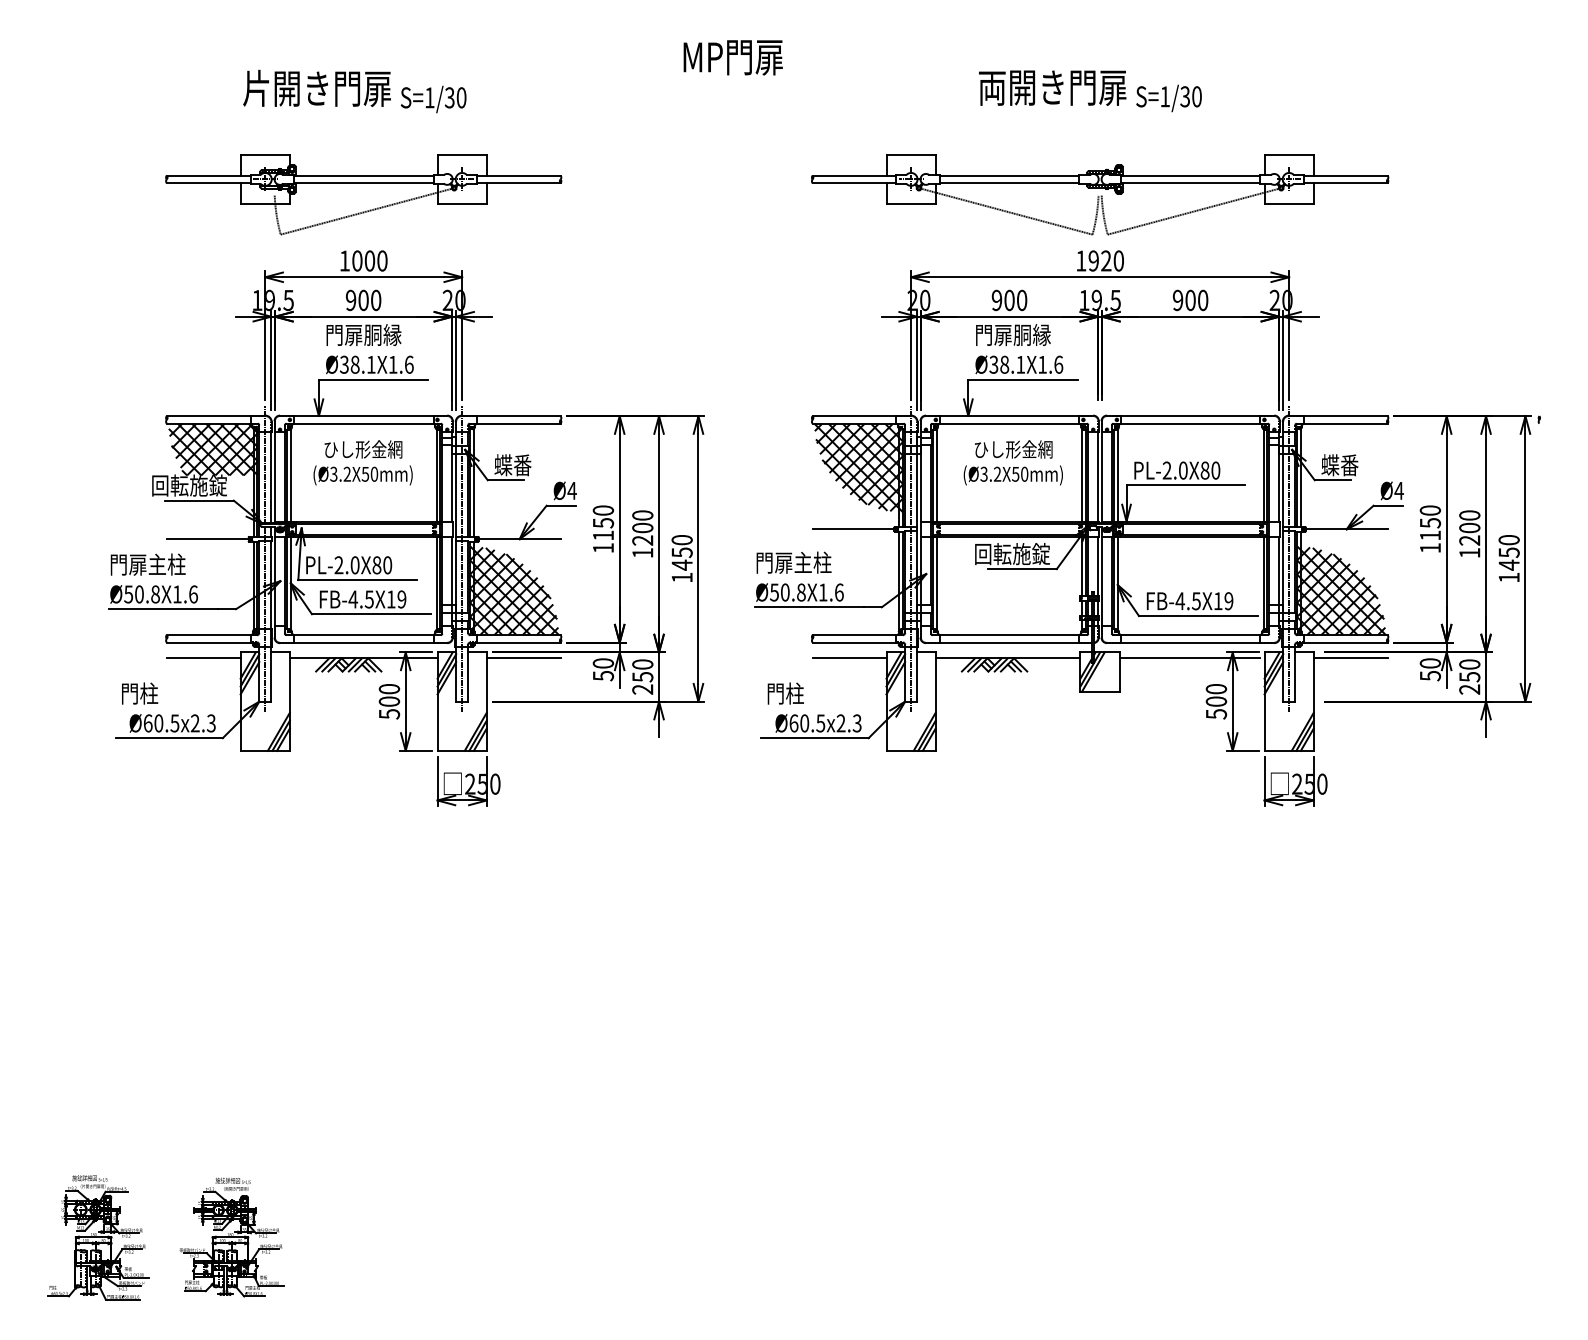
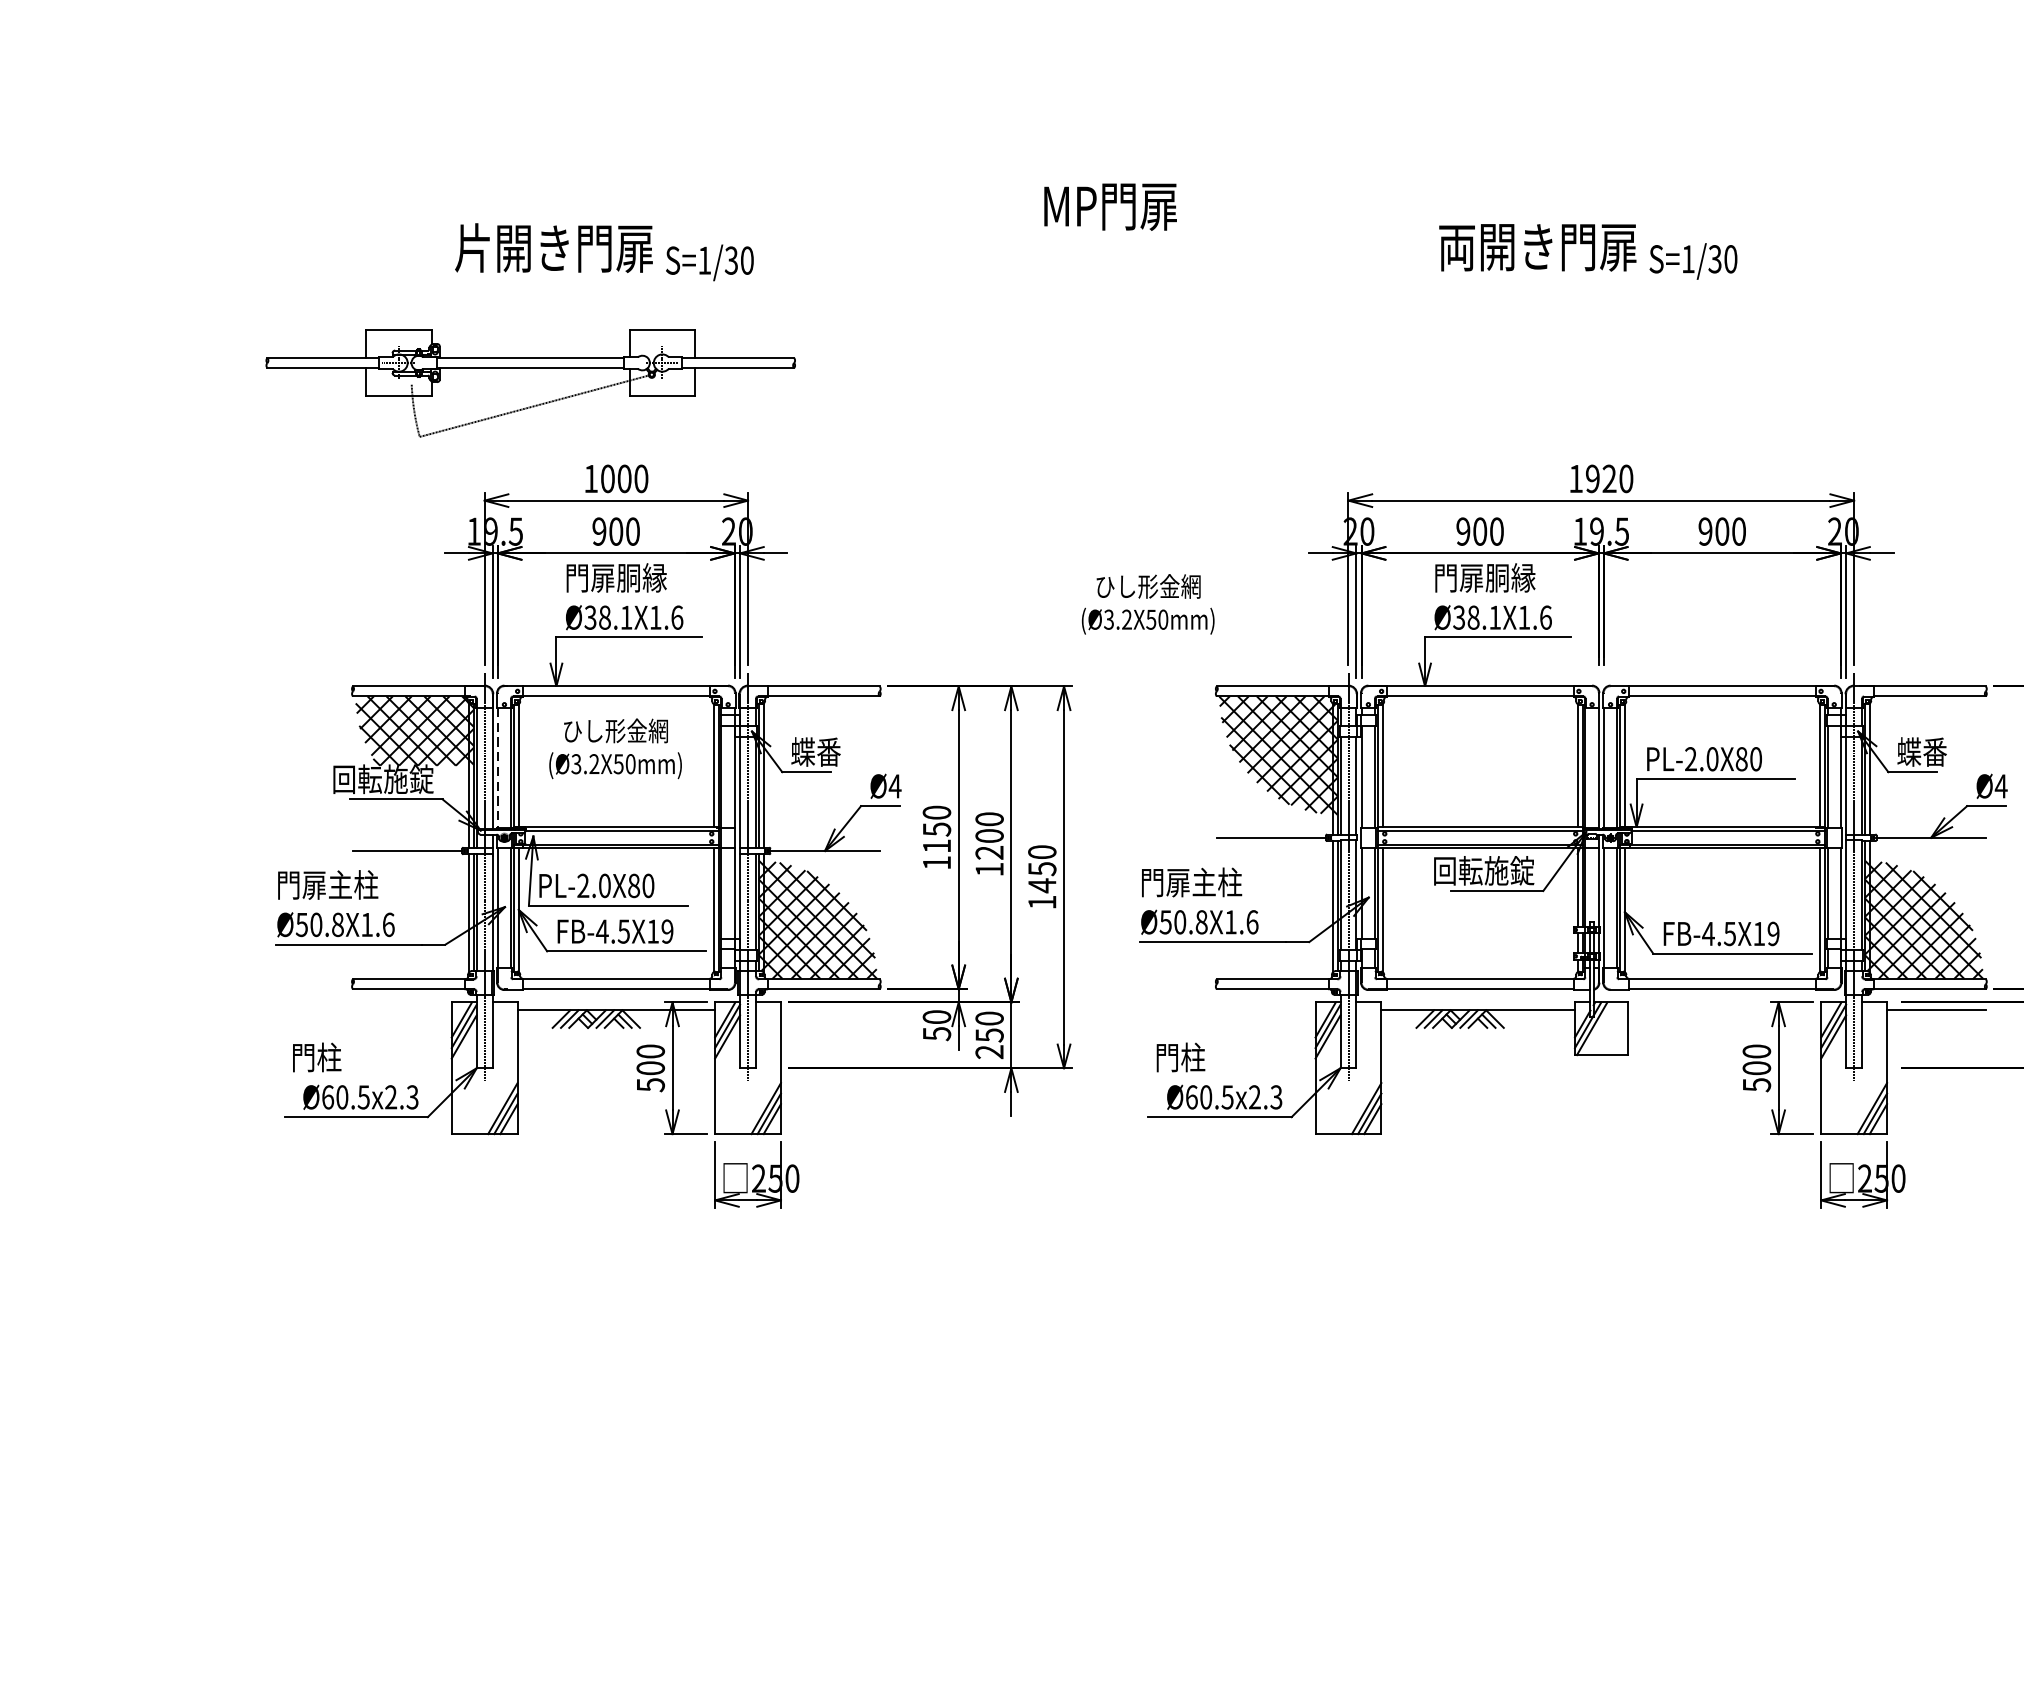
part: (363, 194) -> (530, 383), moved
part: (1100, 194) -> (1601, 389), removed
text: (1012, 462) -> (1147, 603), moved
line: (275, 477) -> (498, 768), solid -> dashed
line: (203, 658) -> (402, 1010), removed
line: (523, 658) -> (830, 1010), removed
line: (849, 658) -> (1266, 1010), removed
line: (1189, 658) -> (1720, 1010), removed

